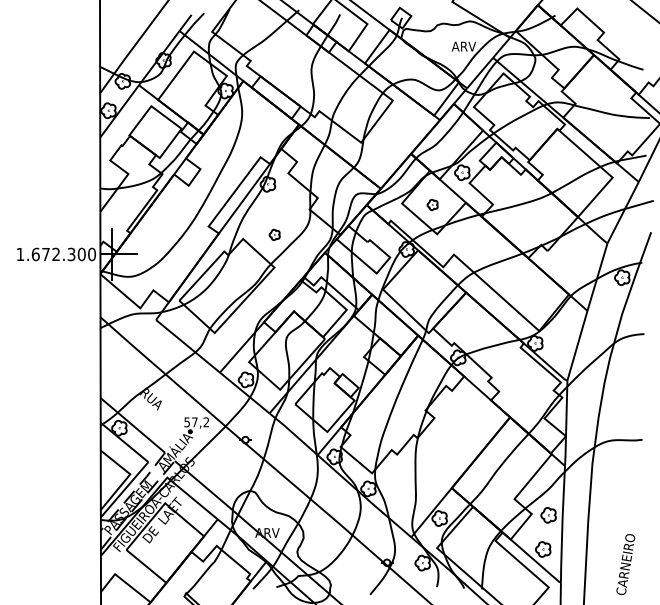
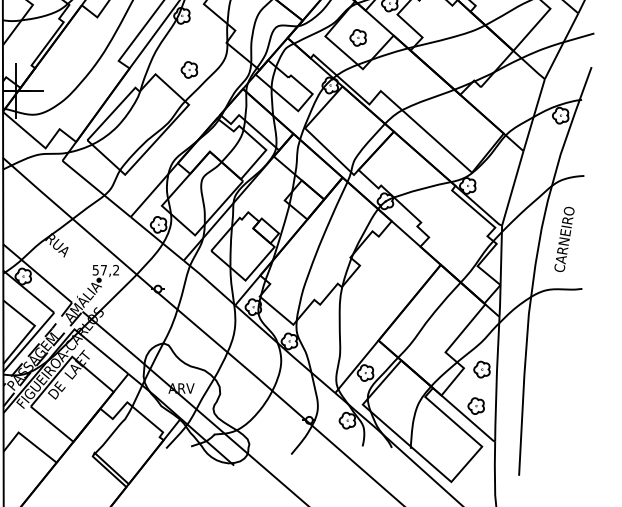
part: (432, 204) -> (357, 37), size x1.43
part: (274, 234) -> (189, 69), size x1.43
text: (625, 564) -> (564, 239), moved

